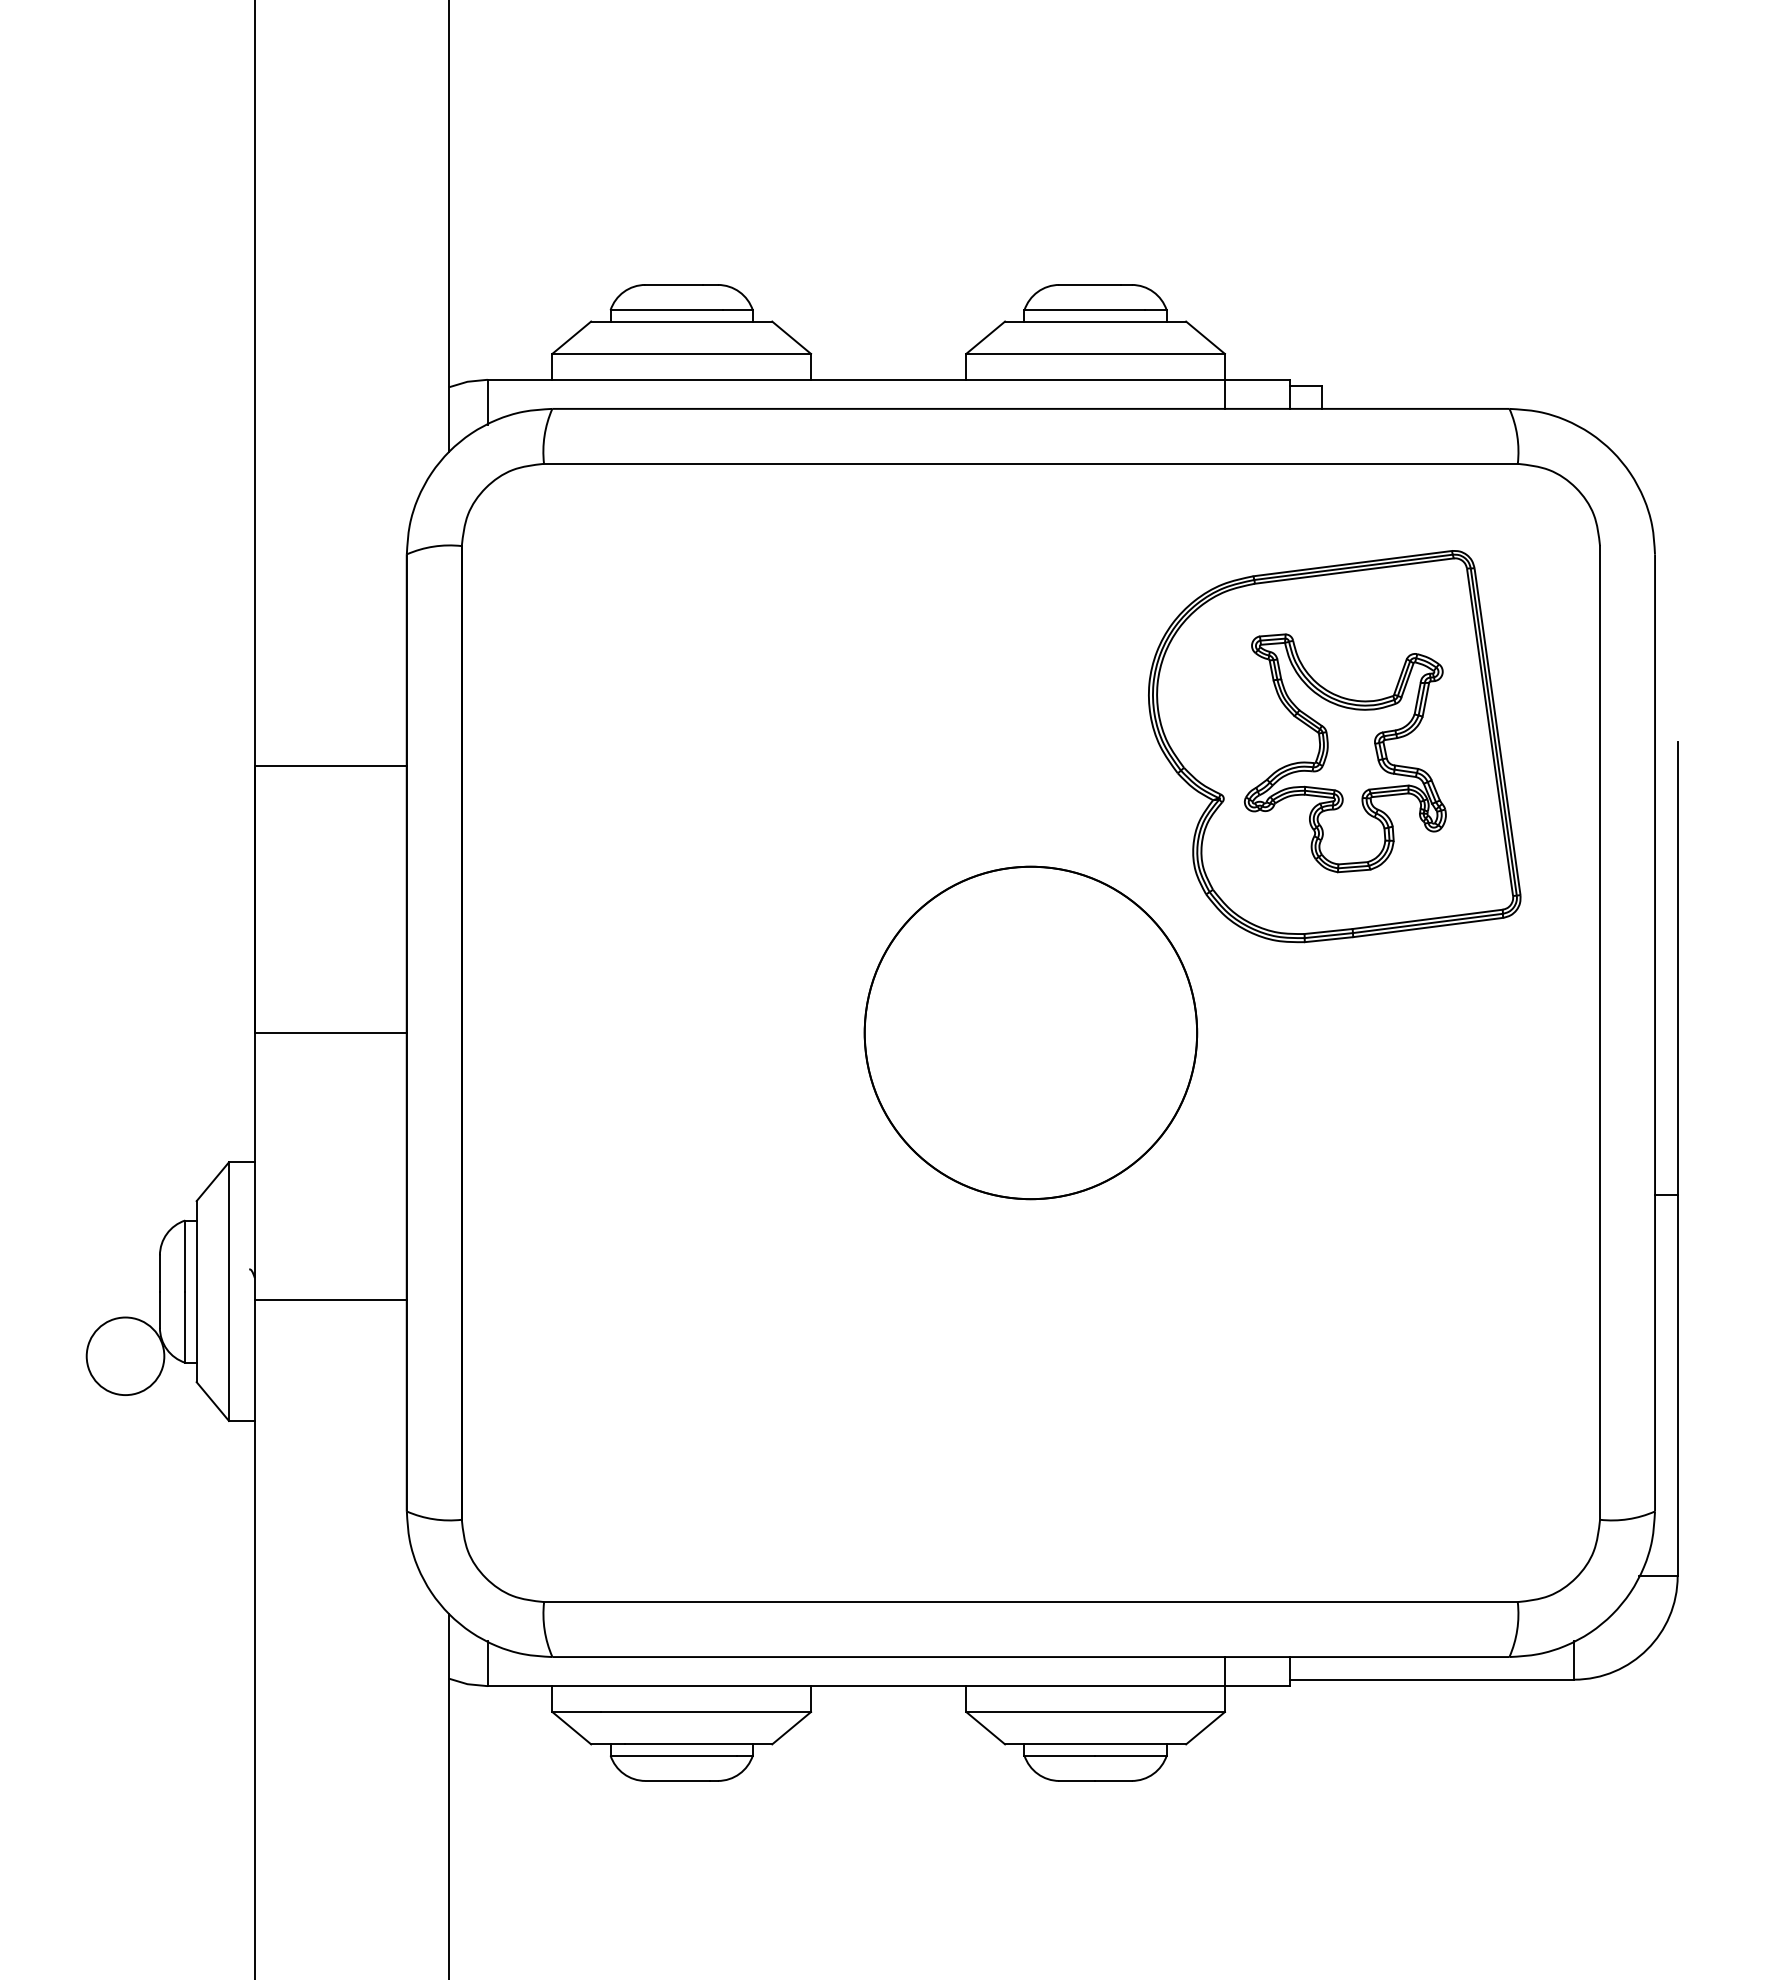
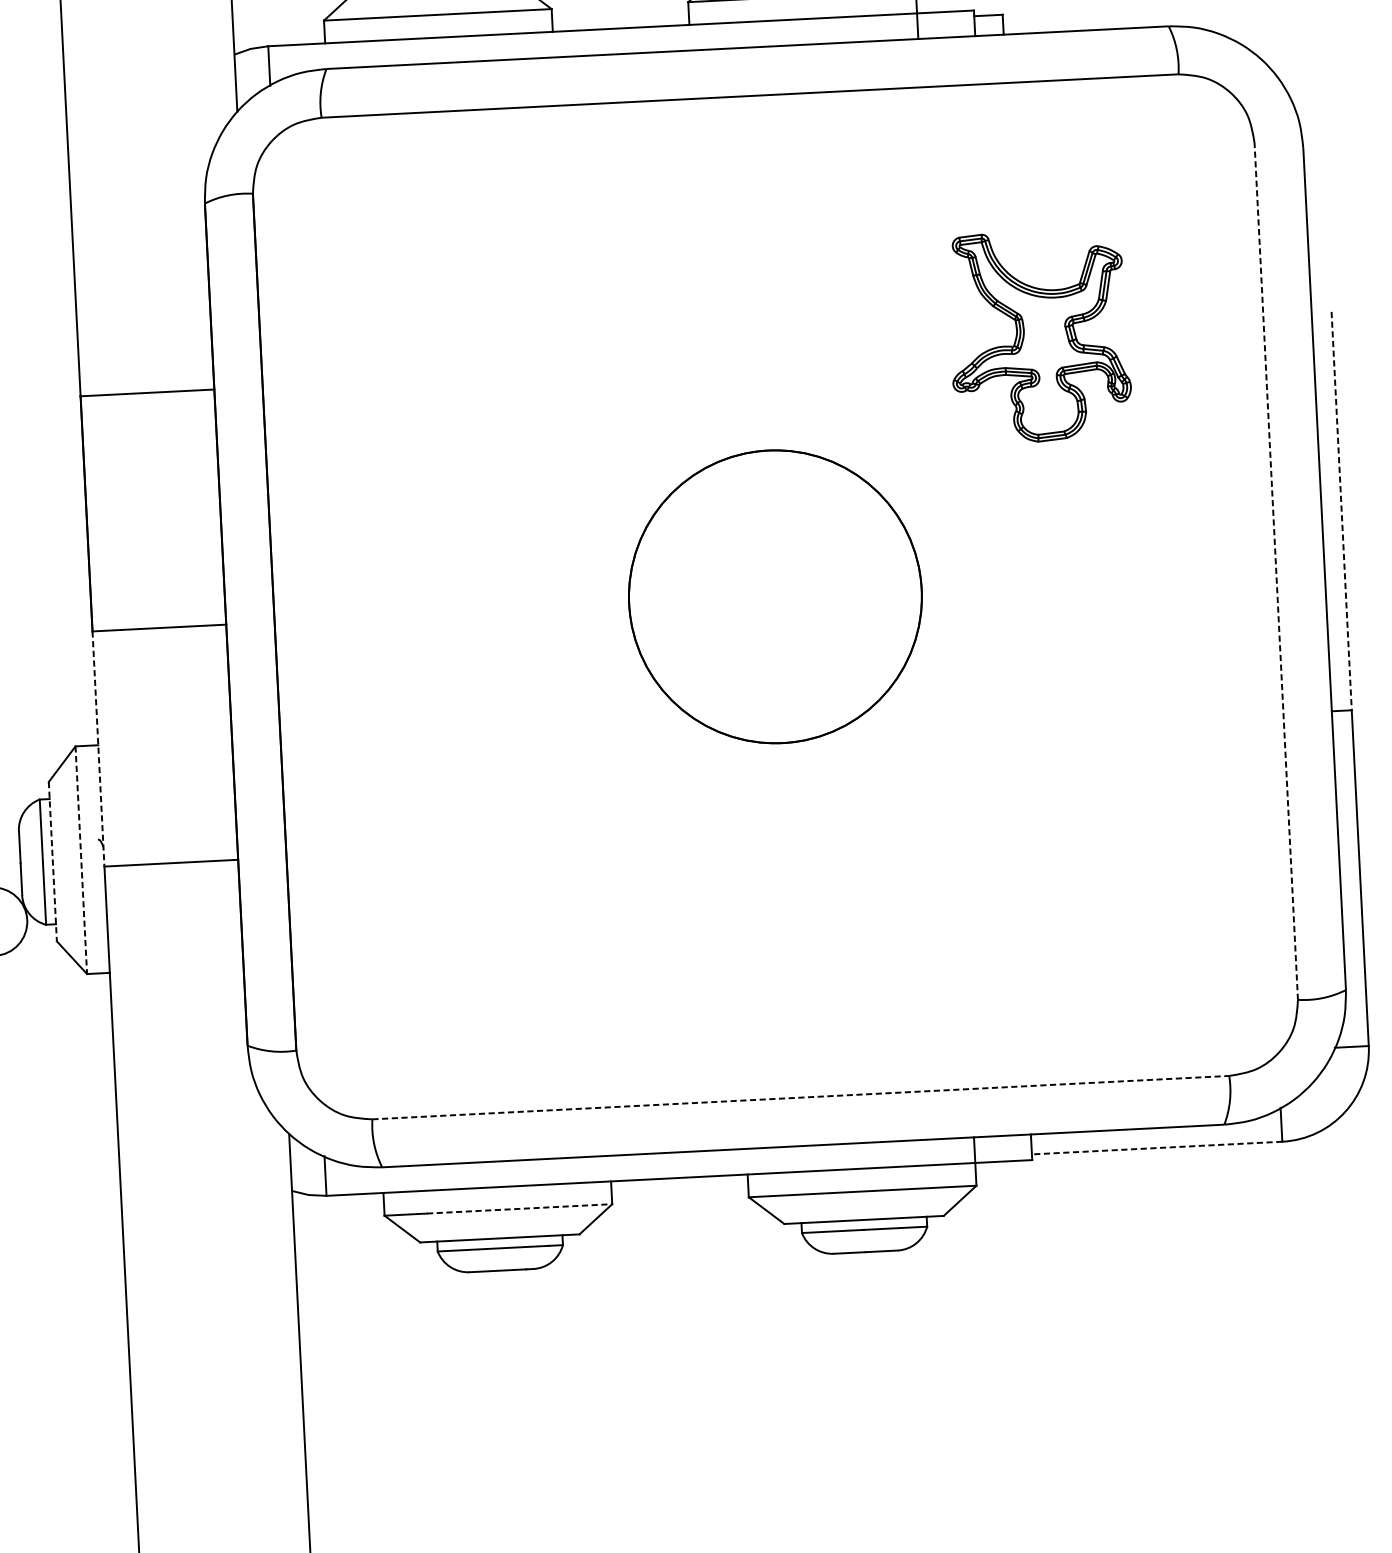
part: (1334, 746) -> (1029, 331), removed
line: (1677, 968) -> (1341, 511), solid -> dashed
line: (1600, 1032) -> (1276, 571), solid -> dashed
line: (254, 1166) -> (98, 748), solid -> dashed
line: (196, 1291) -> (52, 861), solid -> dashed
line: (229, 1292) -> (81, 860), solid -> dashed
line: (1030, 1602) -> (800, 1098), solid -> dashed
line: (1431, 1679) -> (1156, 1147), solid -> dashed
line: (706, 1712) -> (520, 1209), solid -> dashed

